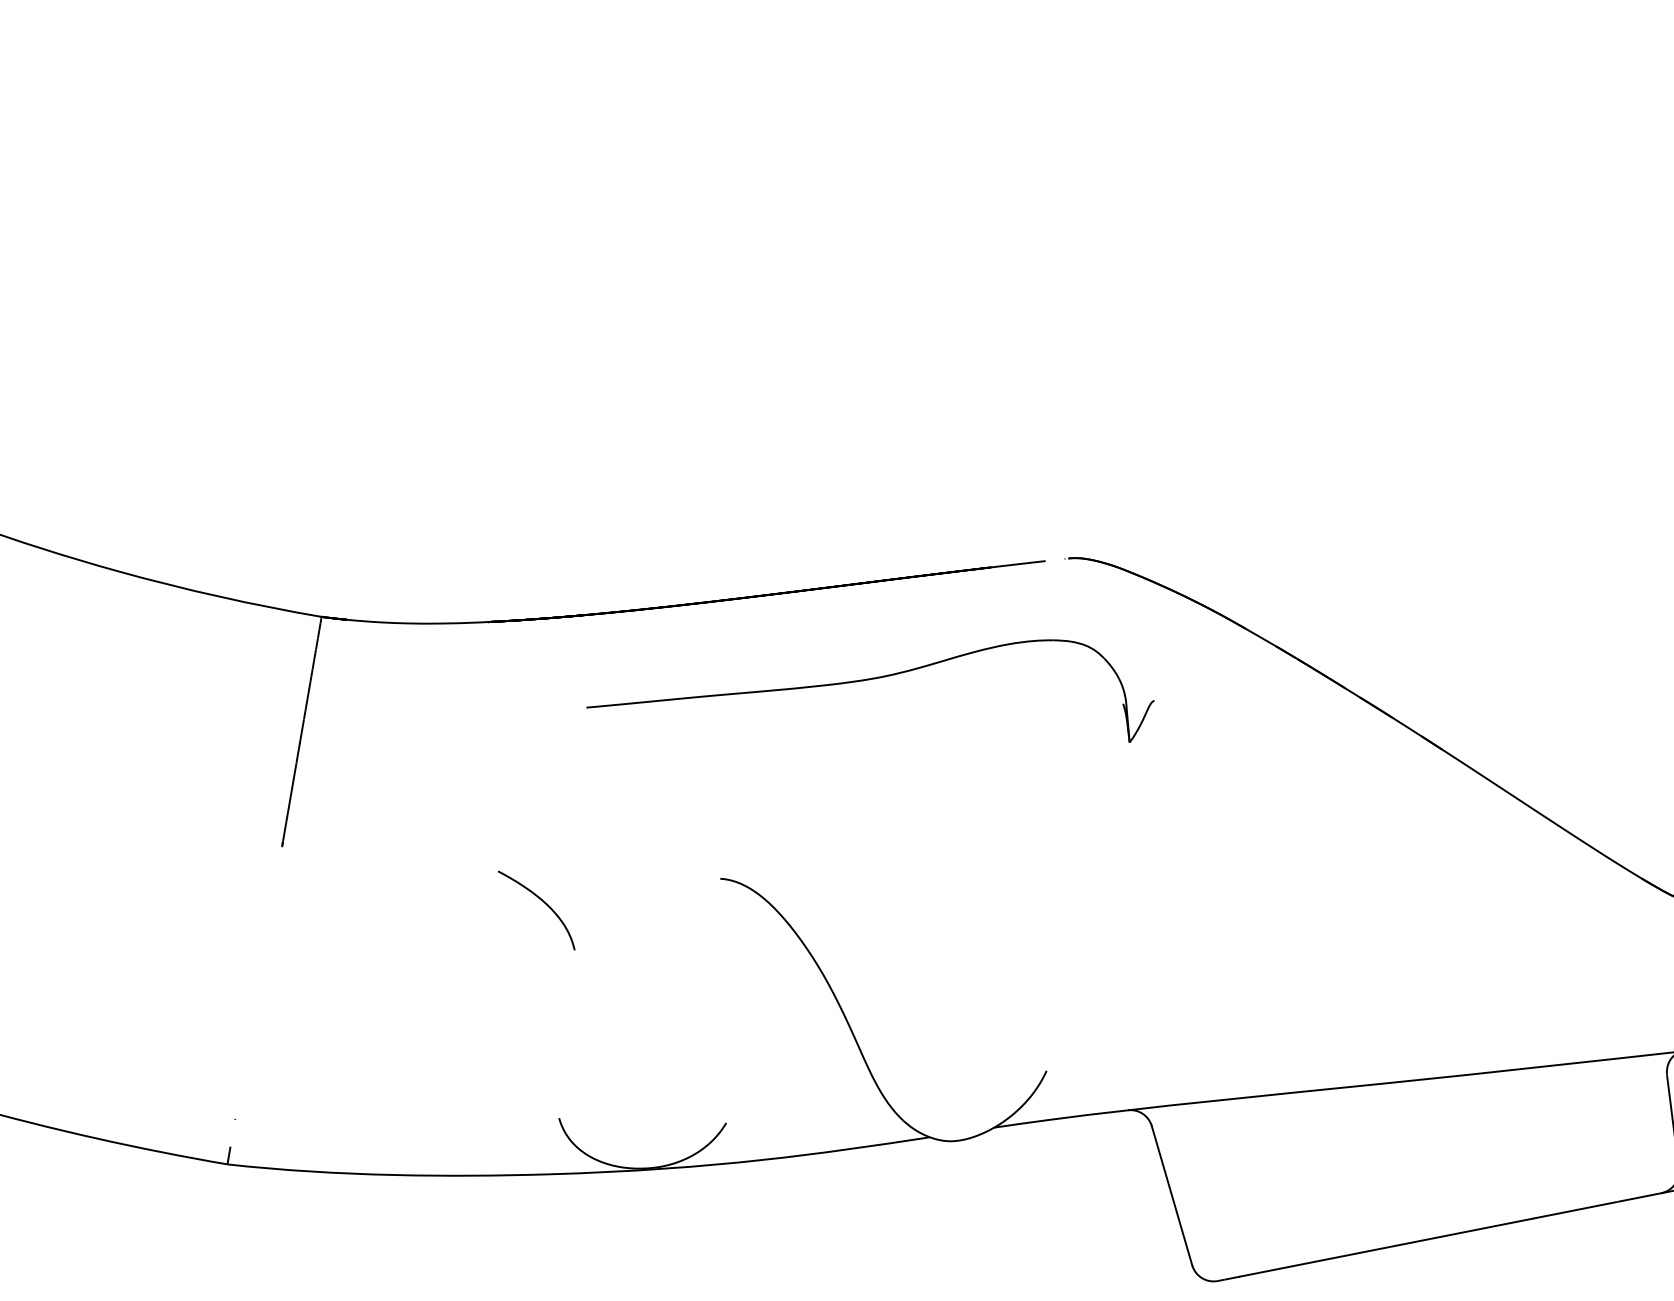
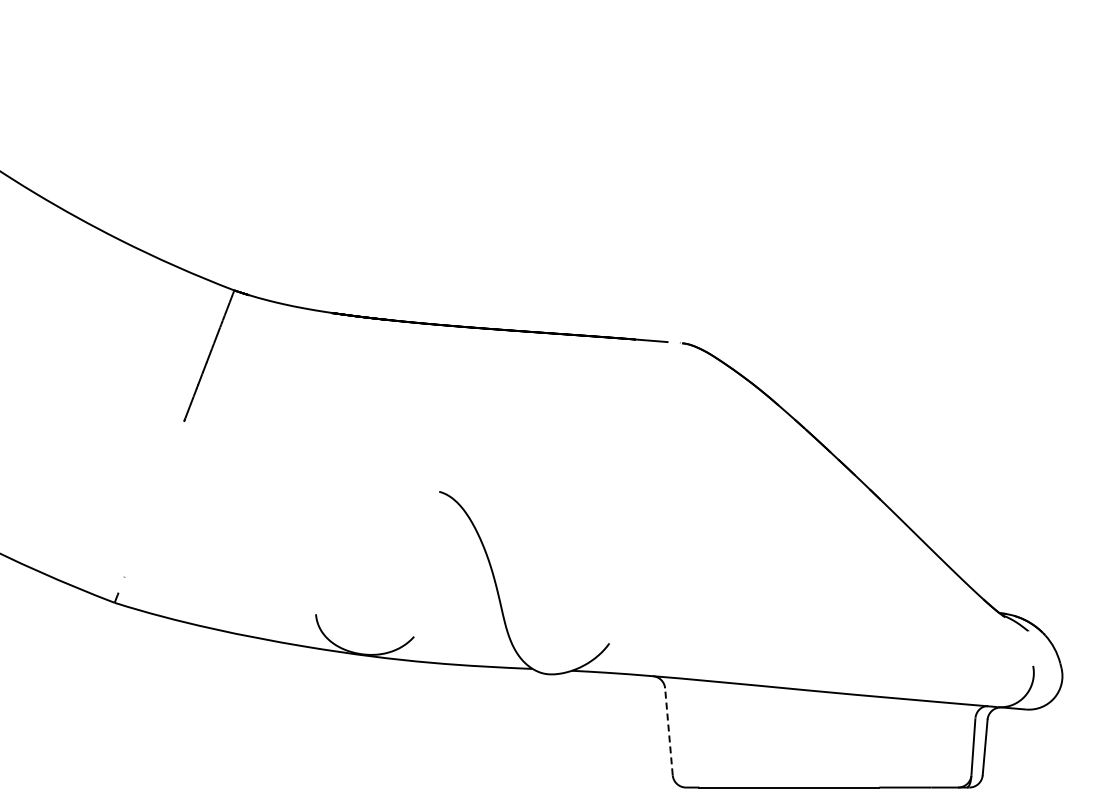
part: (866, 681) -> (548, 392), removed
part: (535, 909) -> (326, 488), removed
line: (1171, 1195) -> (668, 731), solid -> dashed

